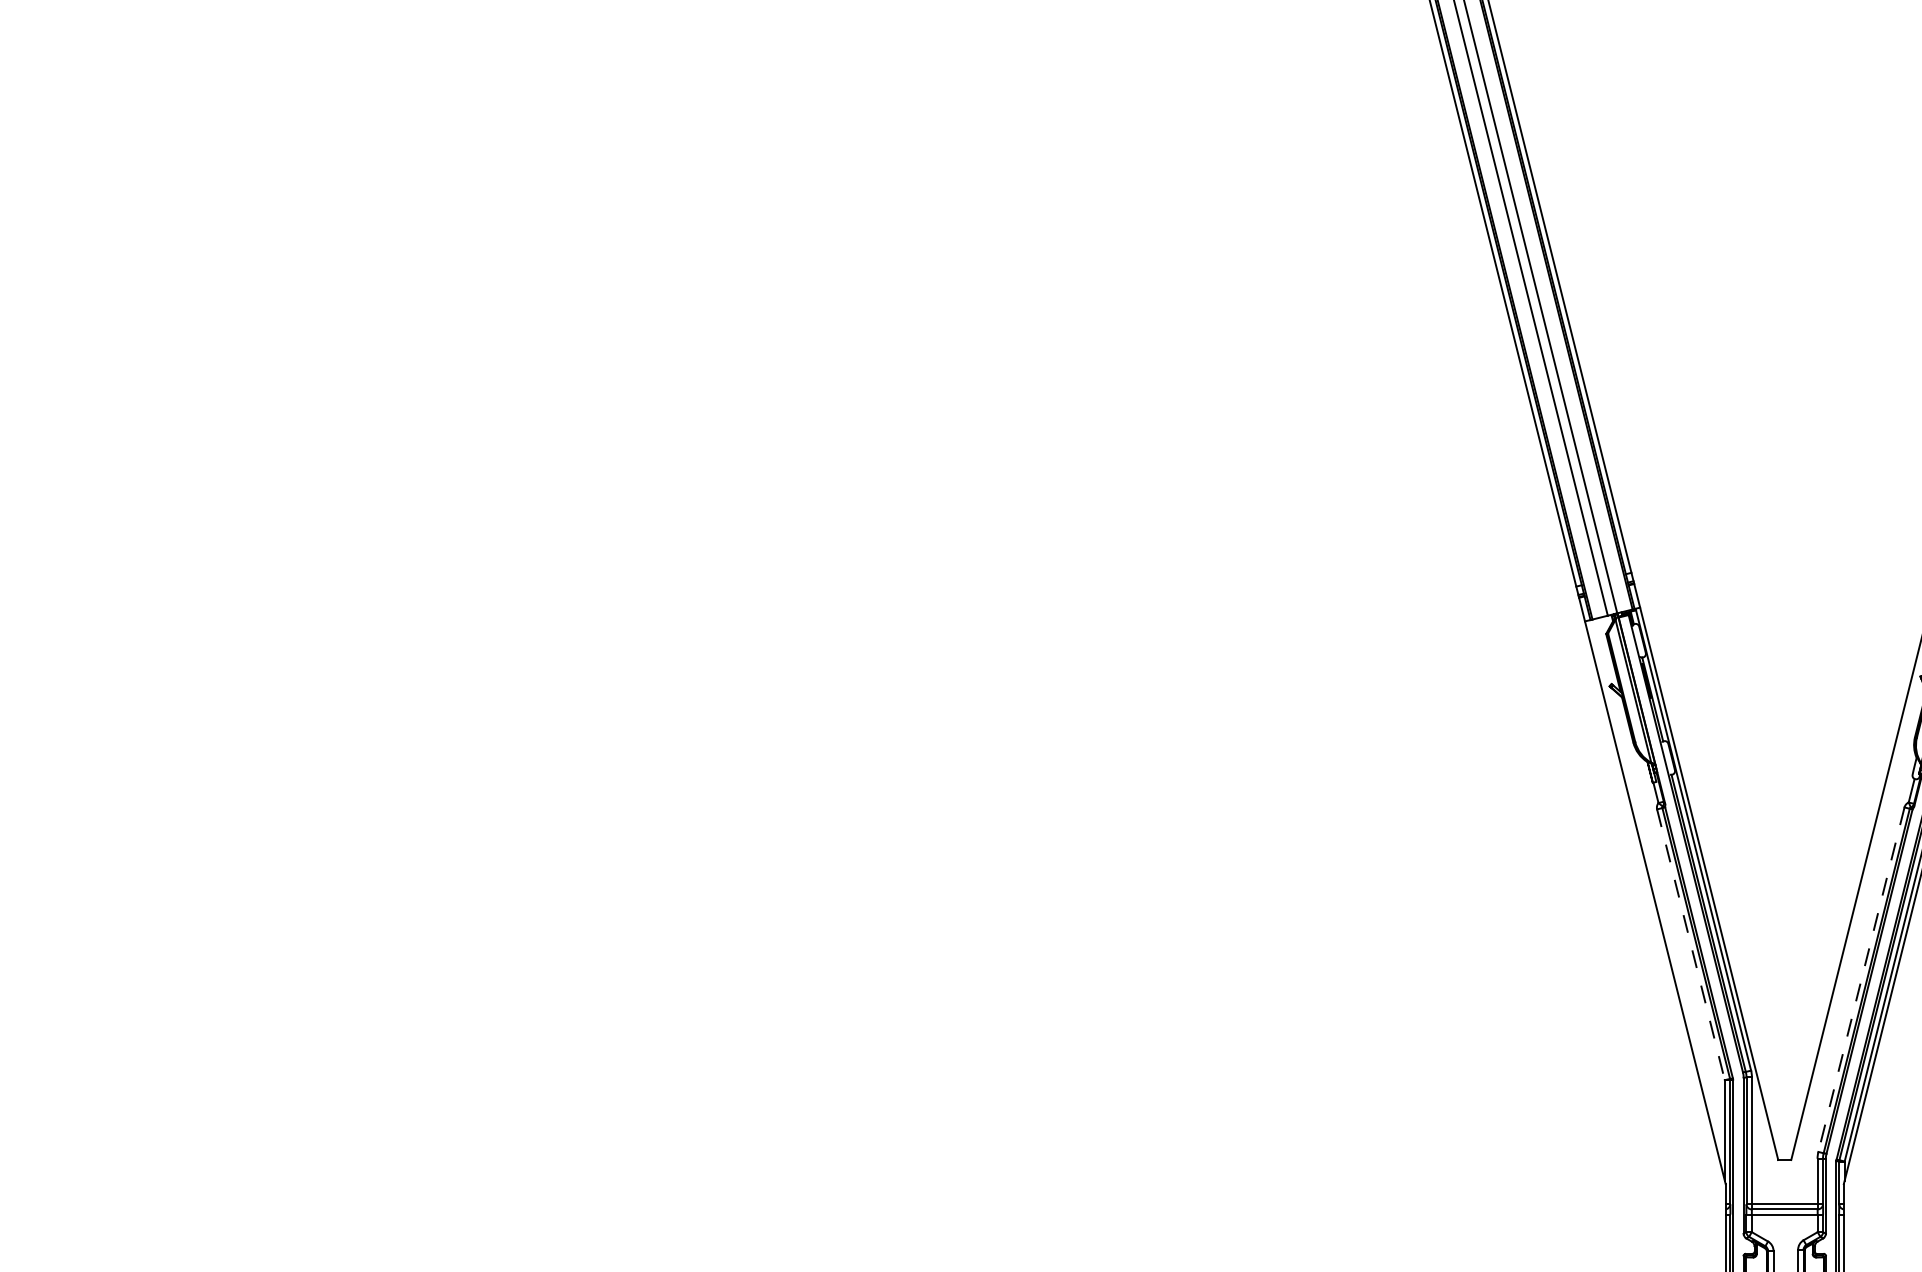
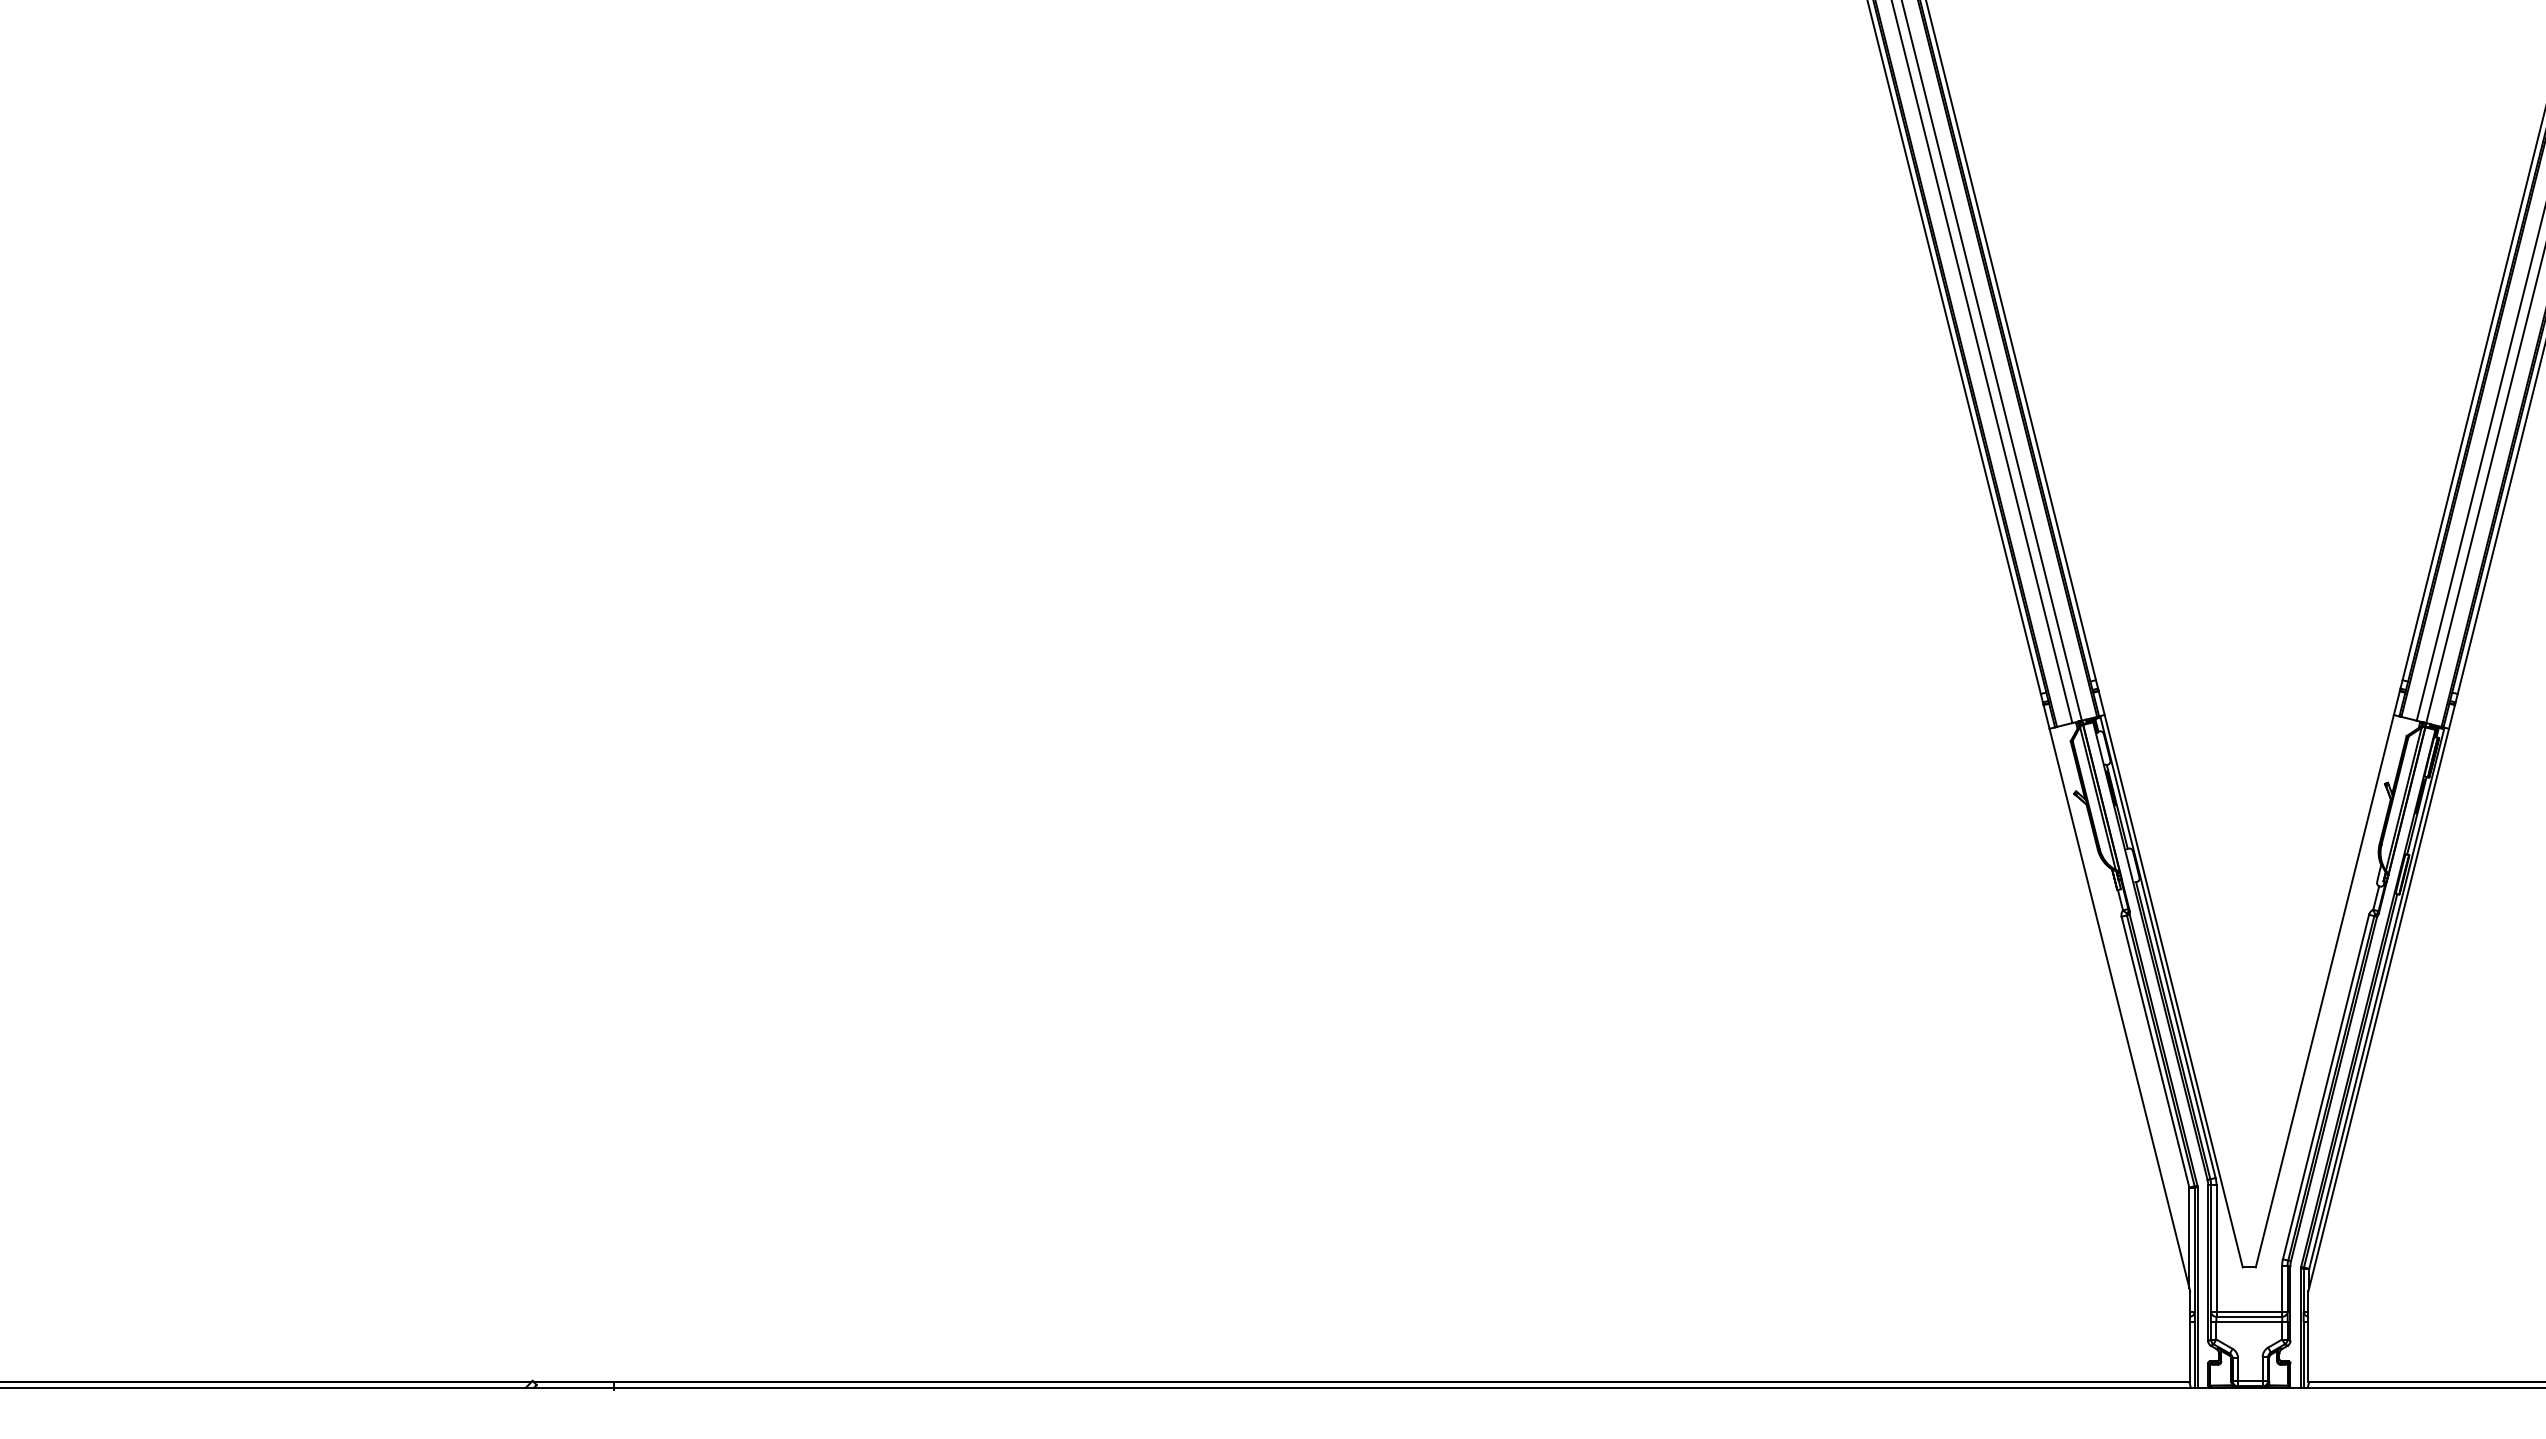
line: (1690, 945) -> (2155, 1052), dashed -> solid
line: (1861, 980) -> (2326, 1087), dashed -> solid

